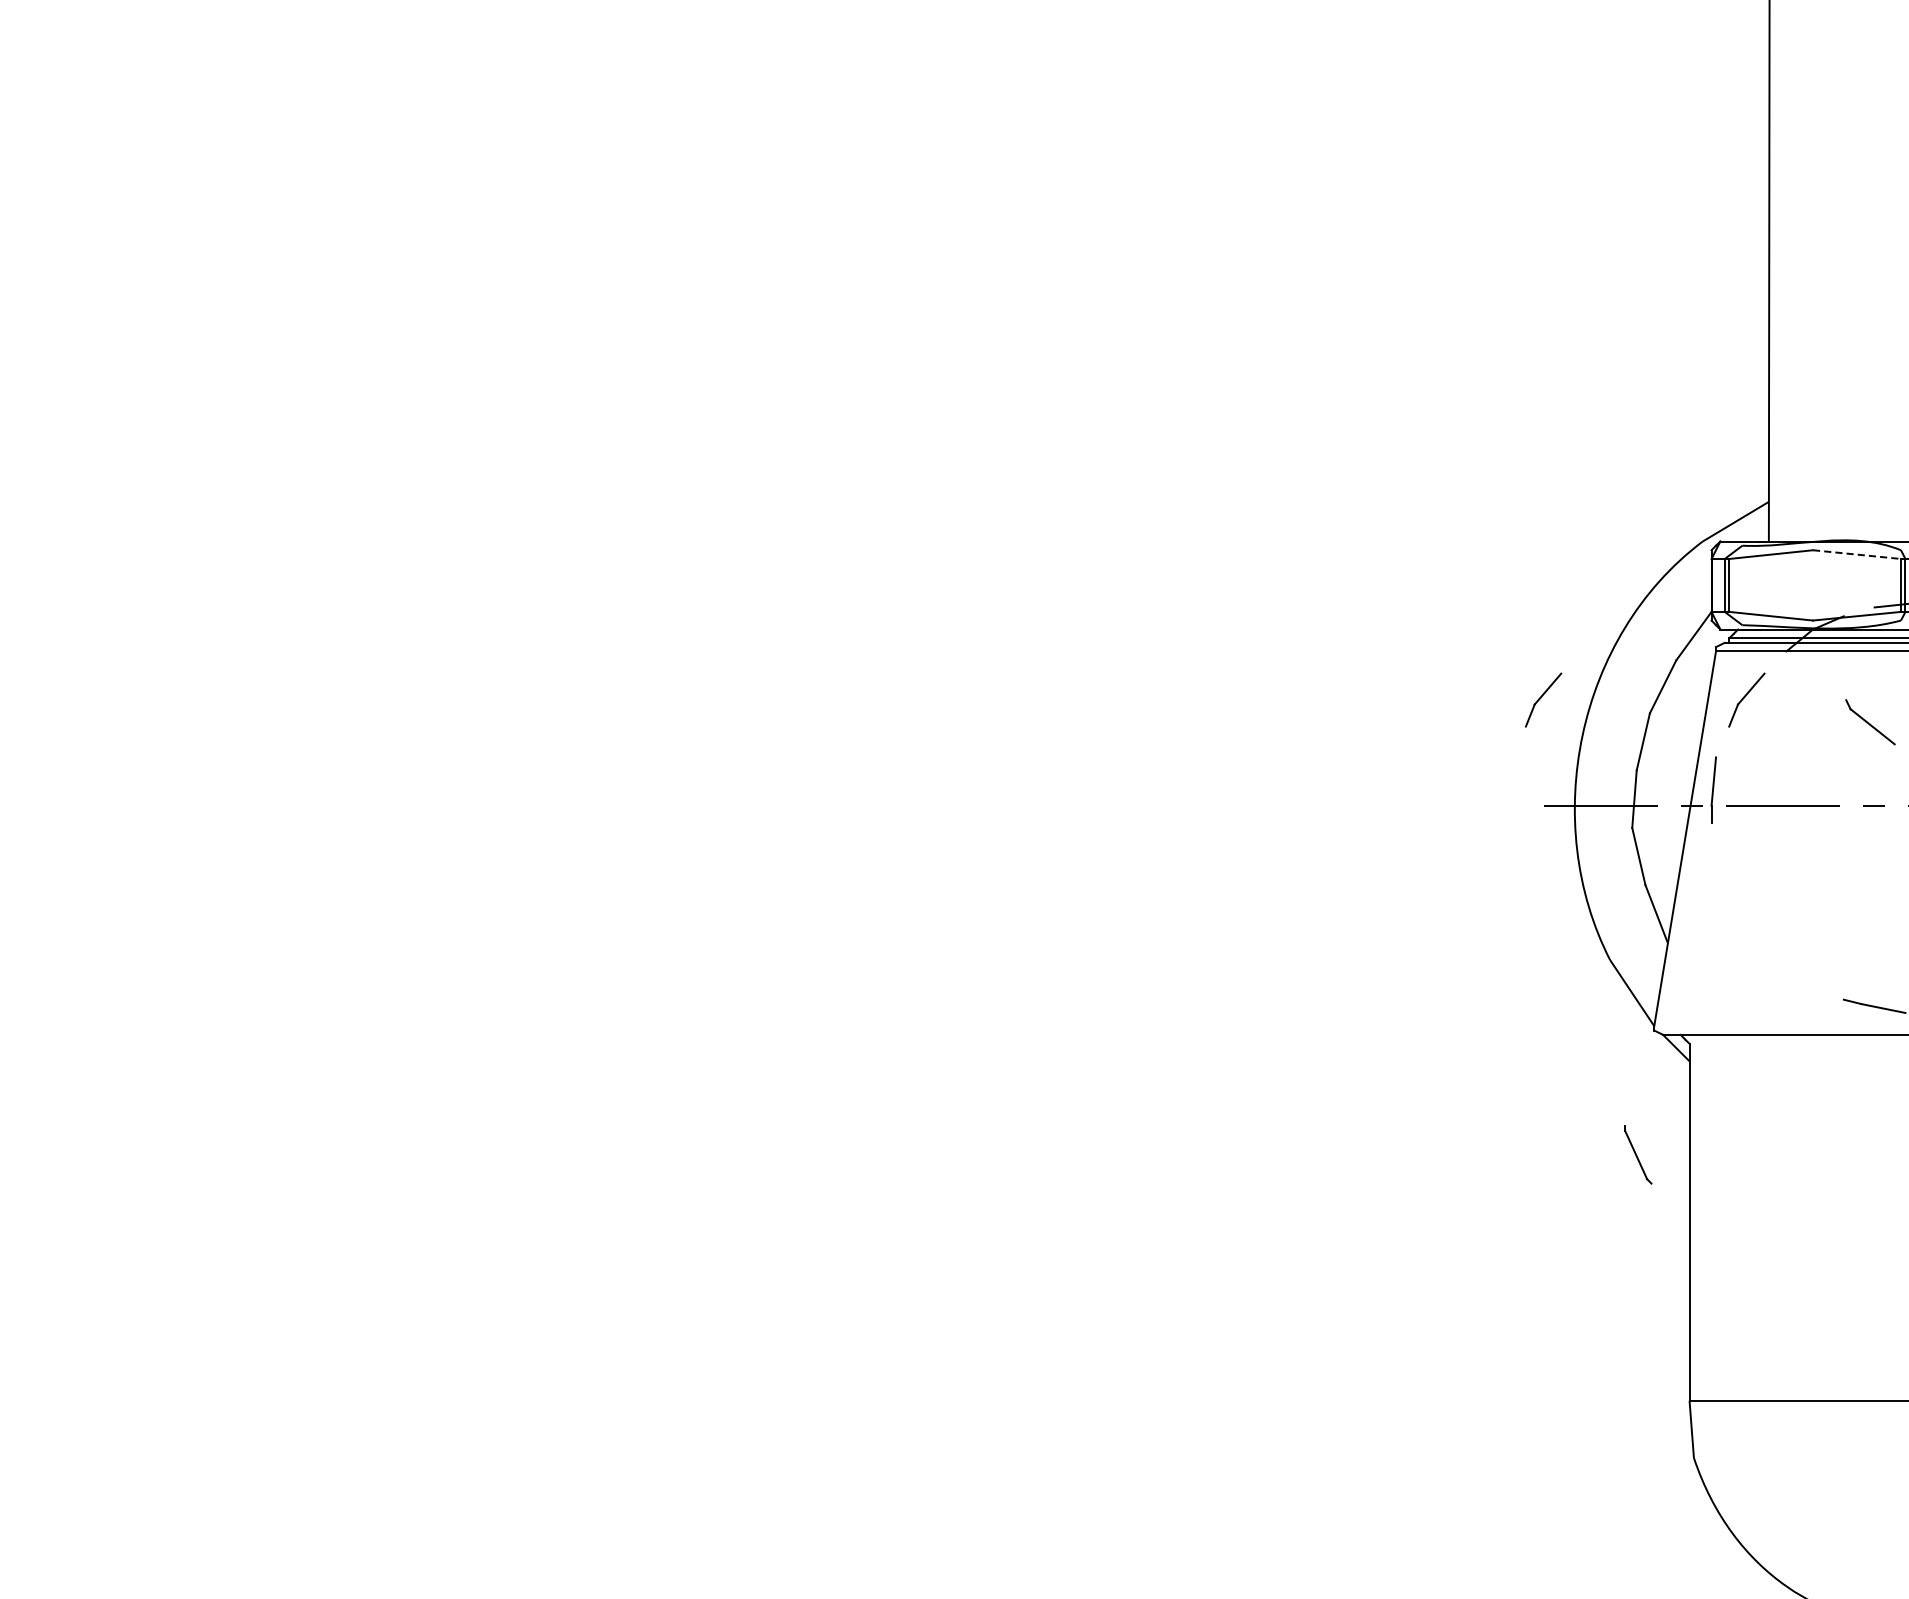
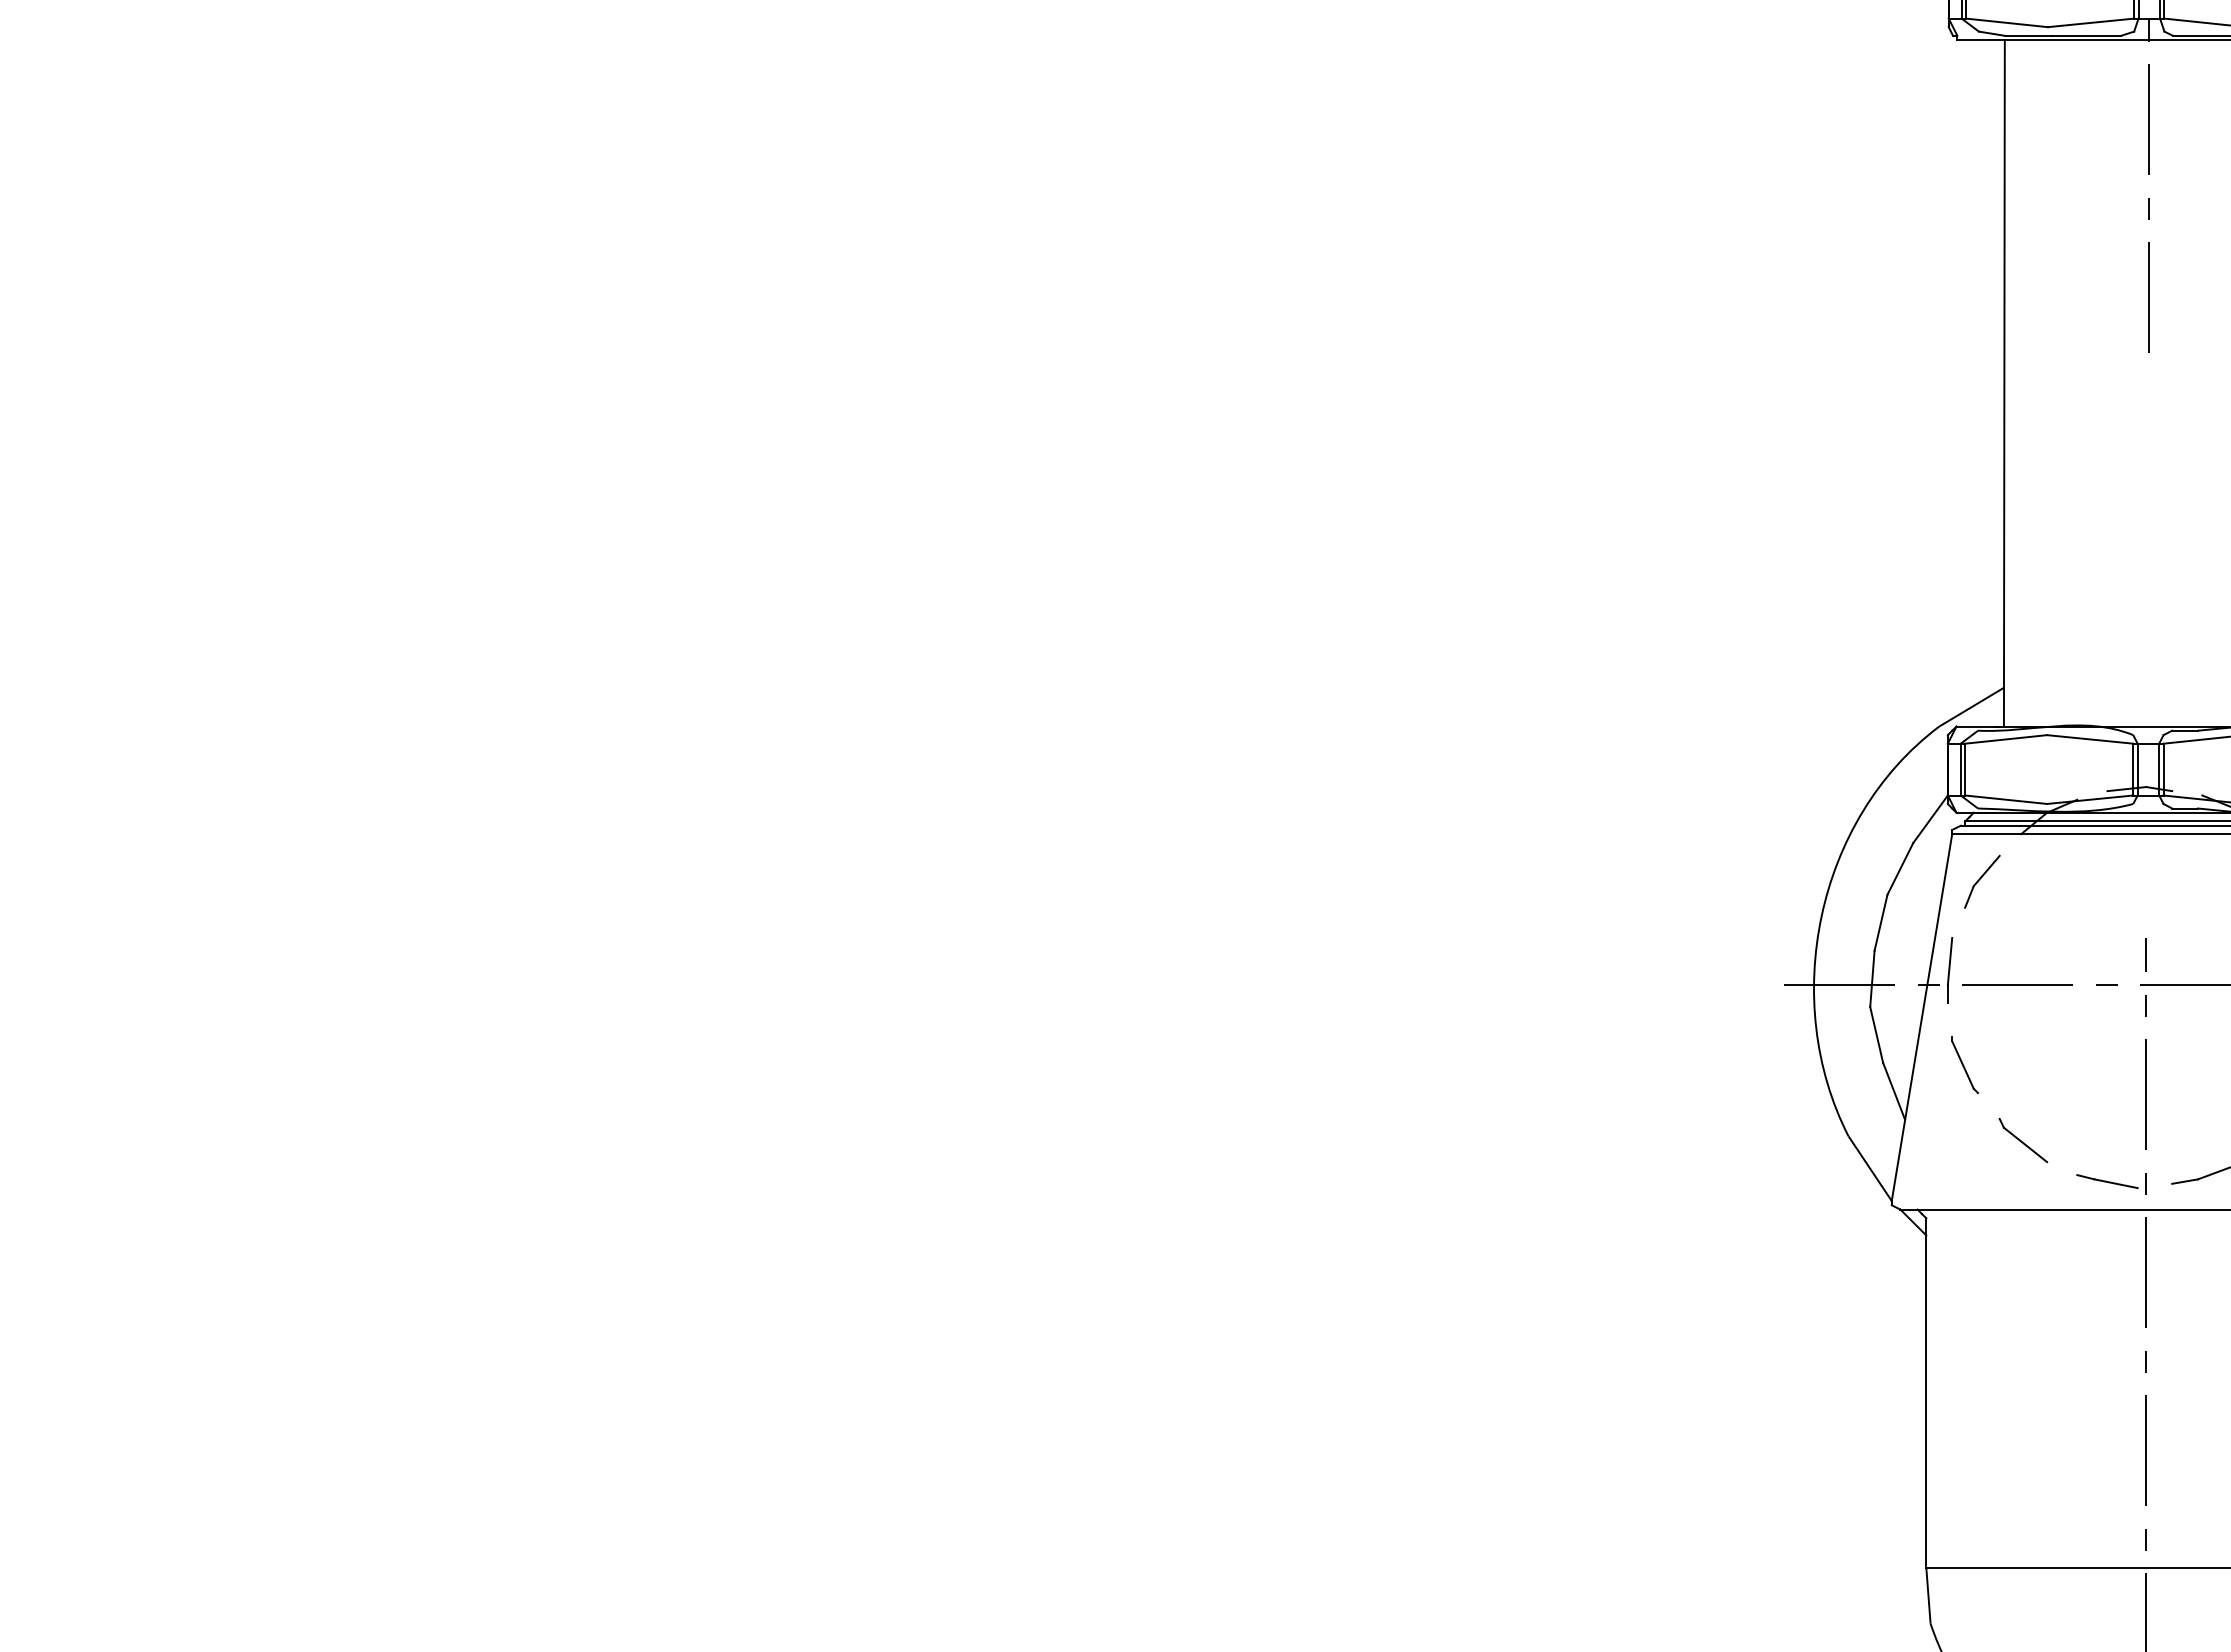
line: (1857, 554) -> (2090, 739), dashed -> solid
part: (1543, 699) -> (1783, 881), removed
part: (1869, 722) -> (2022, 1140), moved
part: (1638, 1155) -> (1965, 1065), moved

